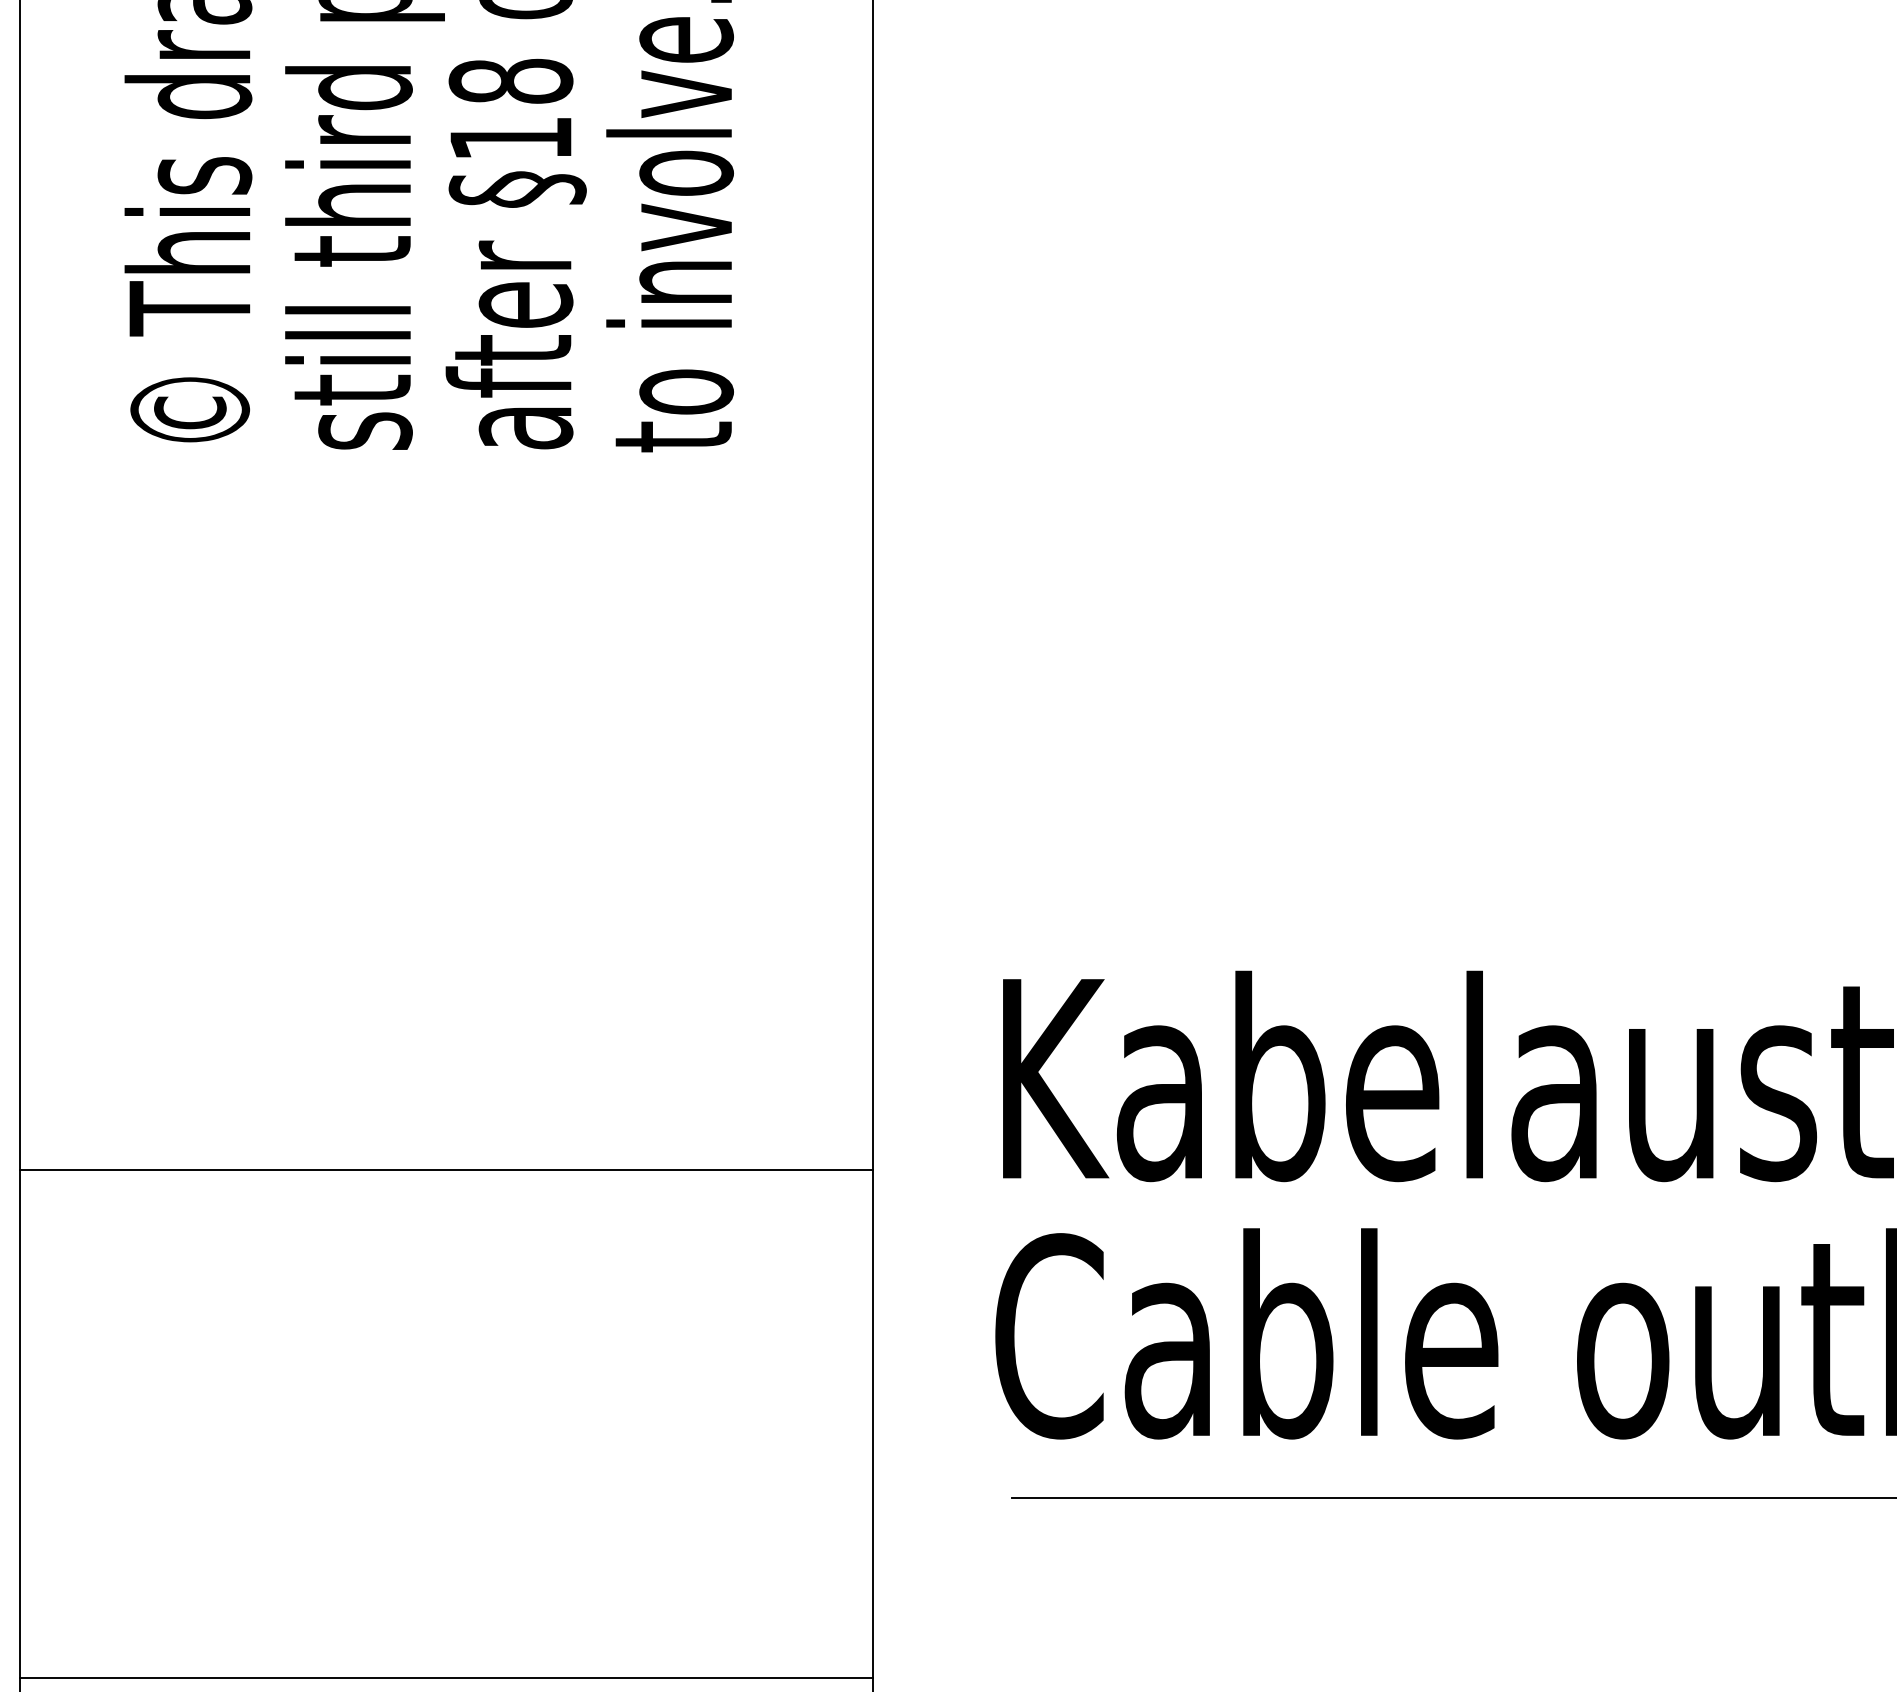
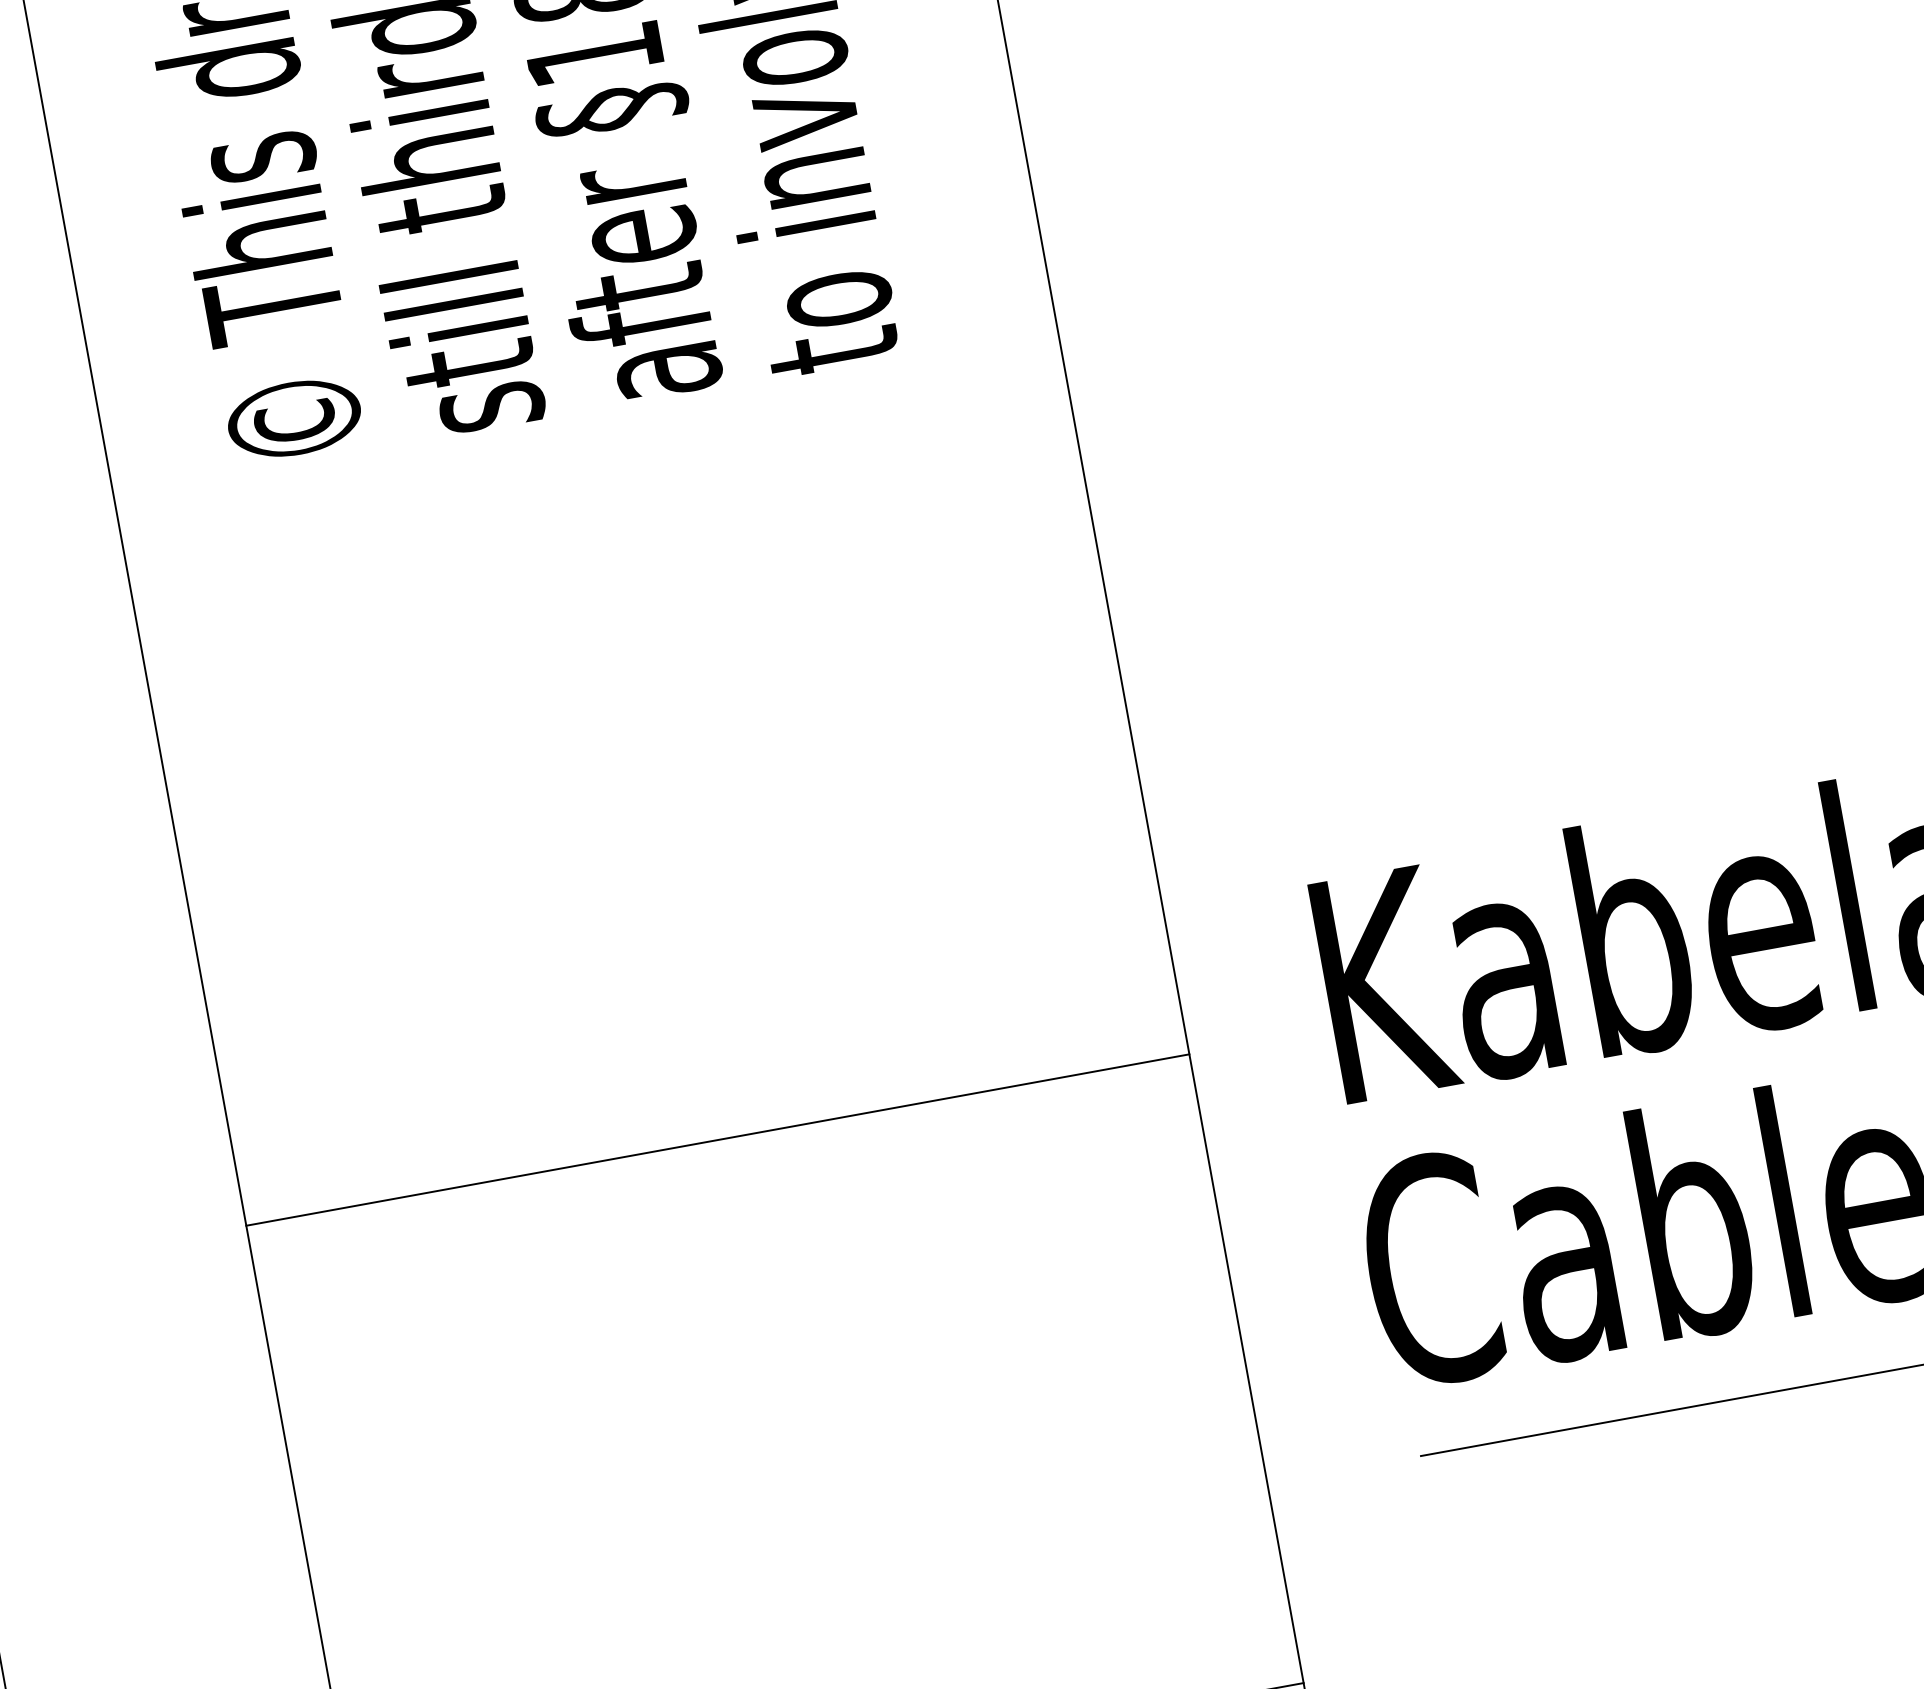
line: (445, 1170) -> (717, 1140), moved

